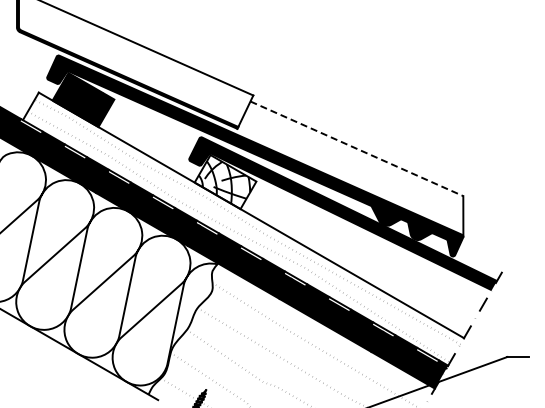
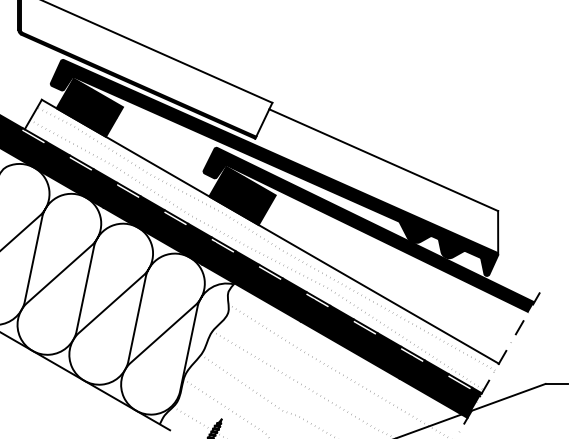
line: (357, 149) -> (384, 160), dashed -> solid
fill: (225, 182) -> (242, 196), added

